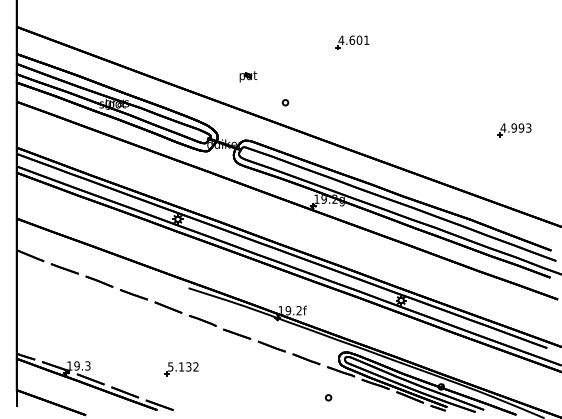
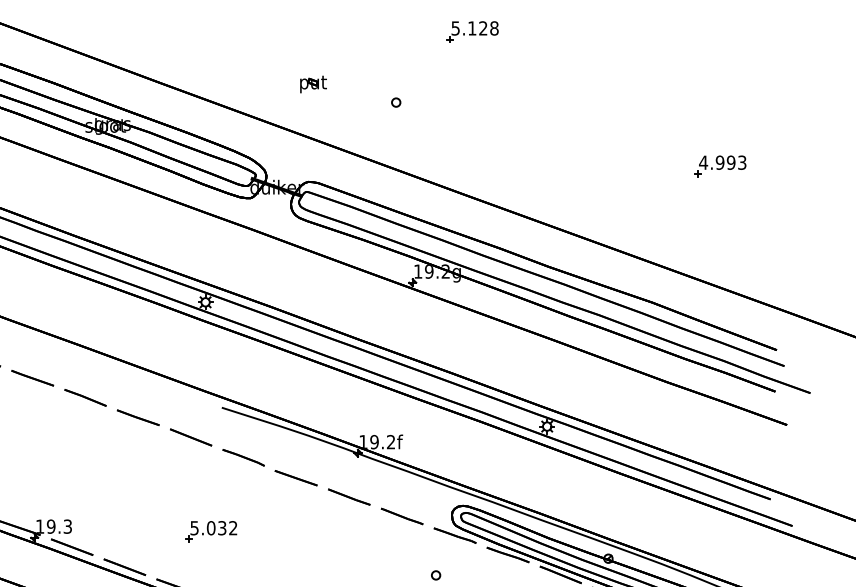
text: (353, 39) -> (474, 27), 4.601 -> 5.128
part: (285, 102) -> (396, 102), moved
text: (181, 366) -> (211, 527), 5.132 -> 5.032

